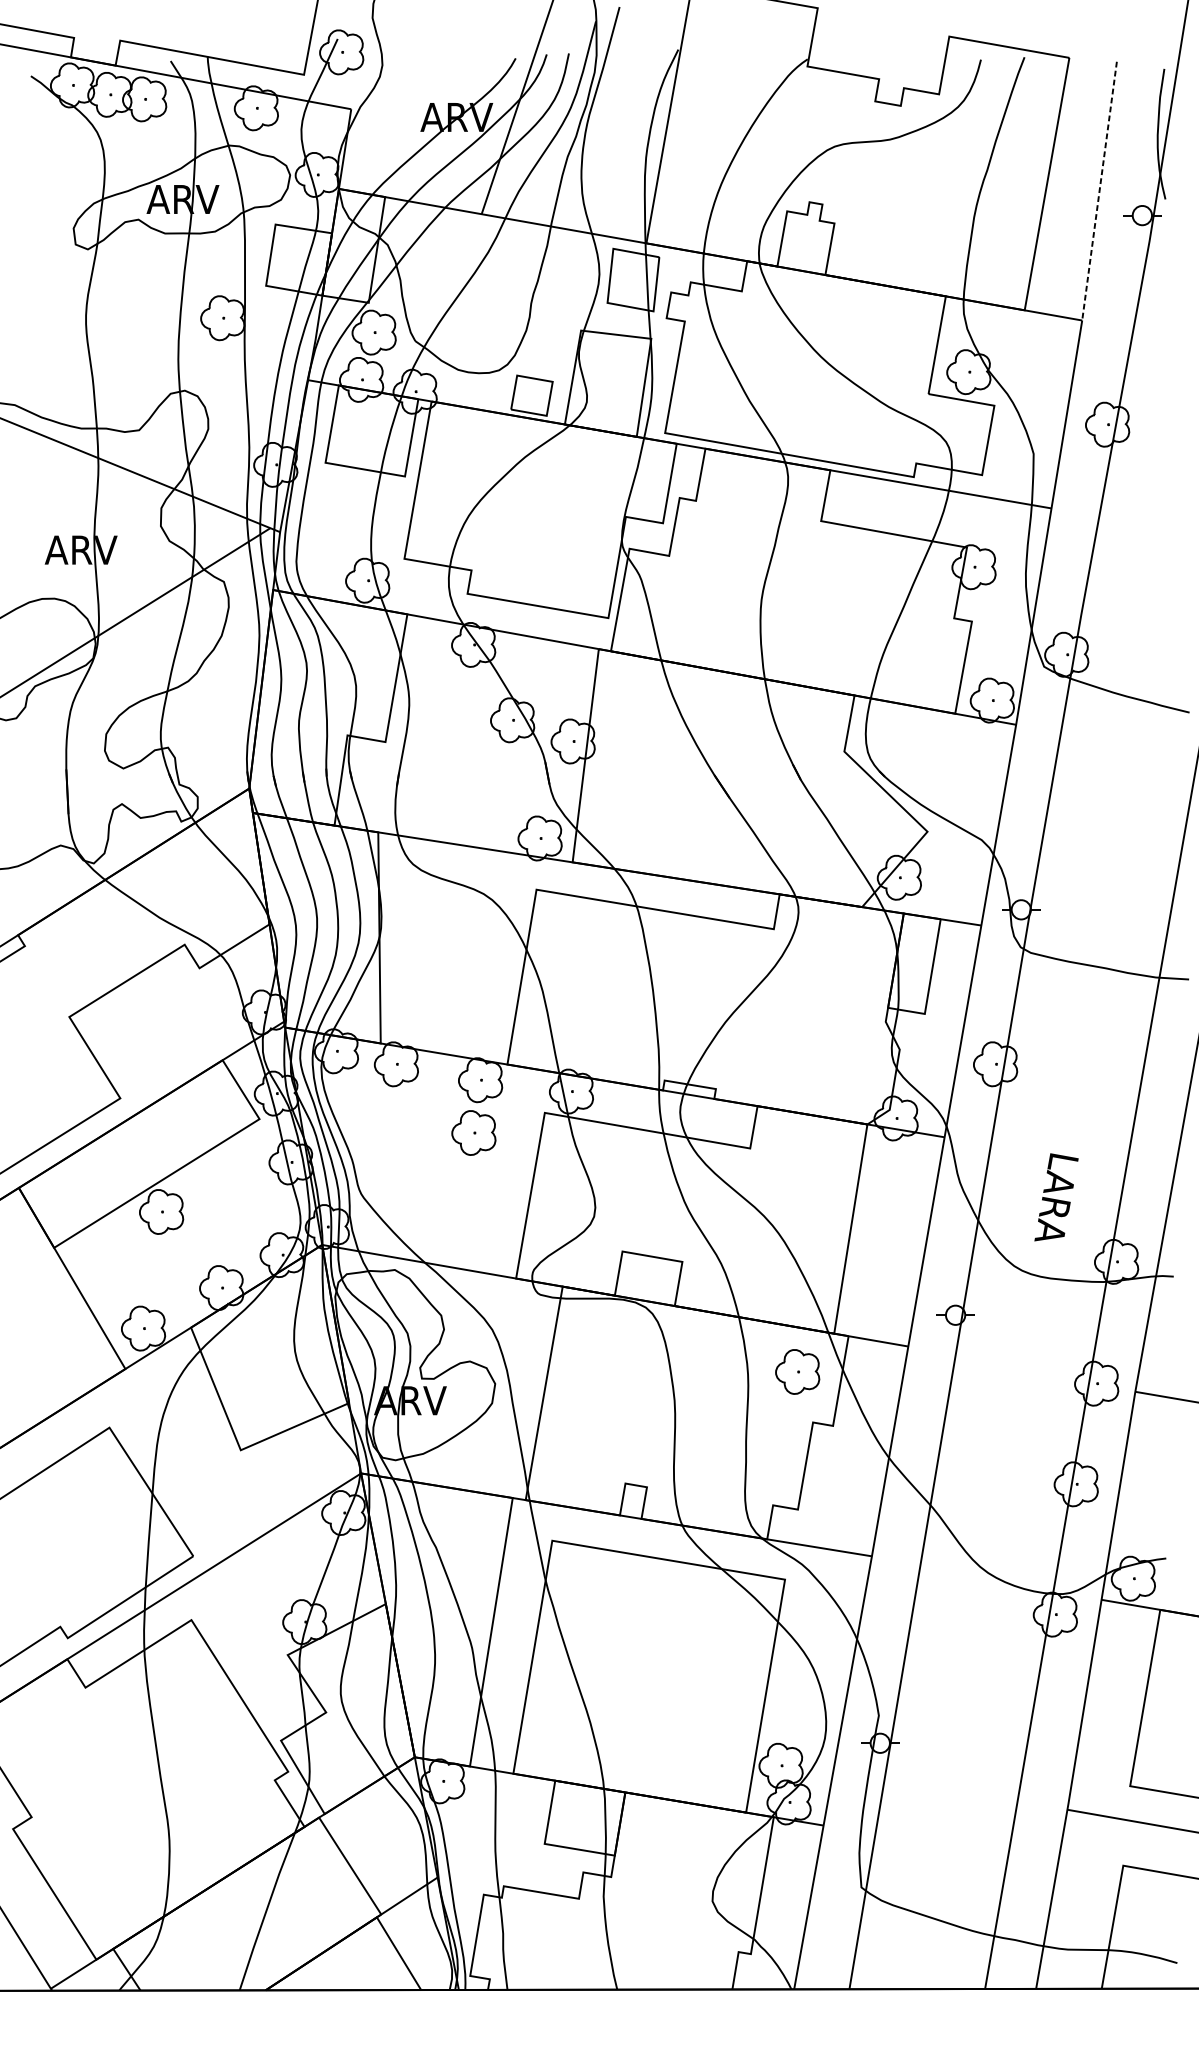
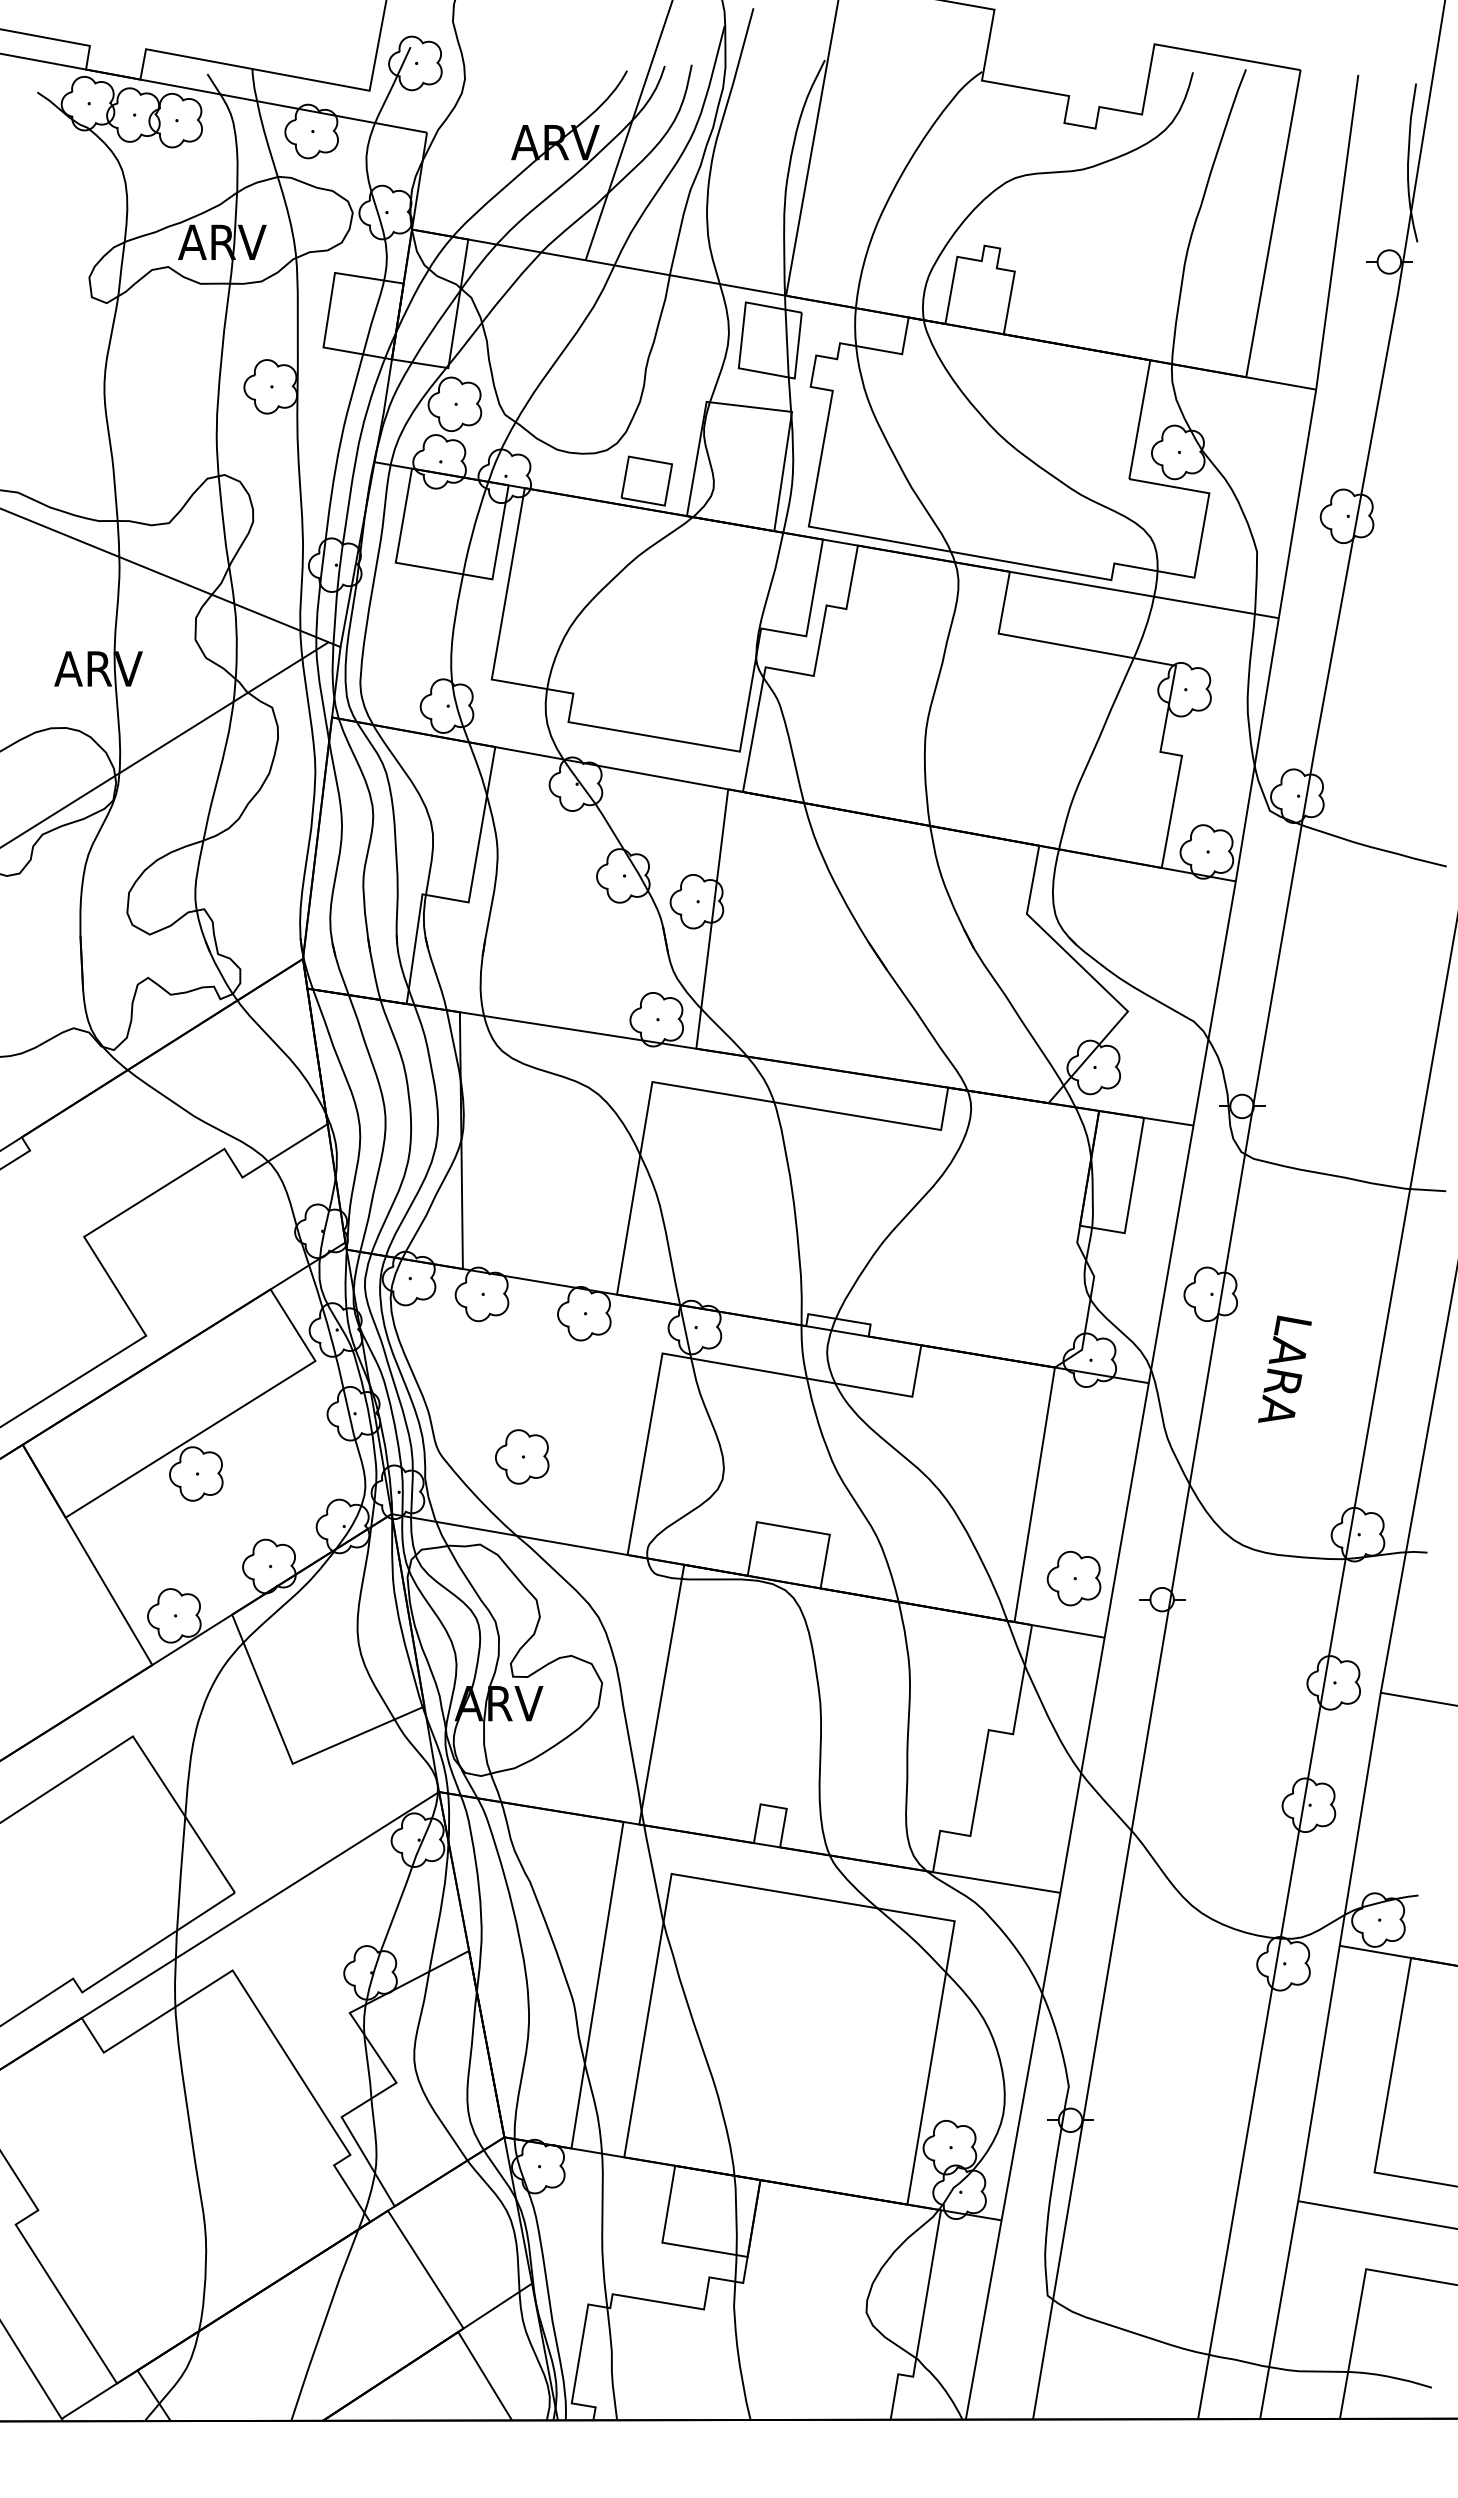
line: (1099, 191) -> (1337, 232), dashed -> solid
part: (474, 1132) -> (522, 1456), moved
text: (1056, 1196) -> (1284, 1368), moved
part: (797, 1371) -> (1073, 1578), moved

